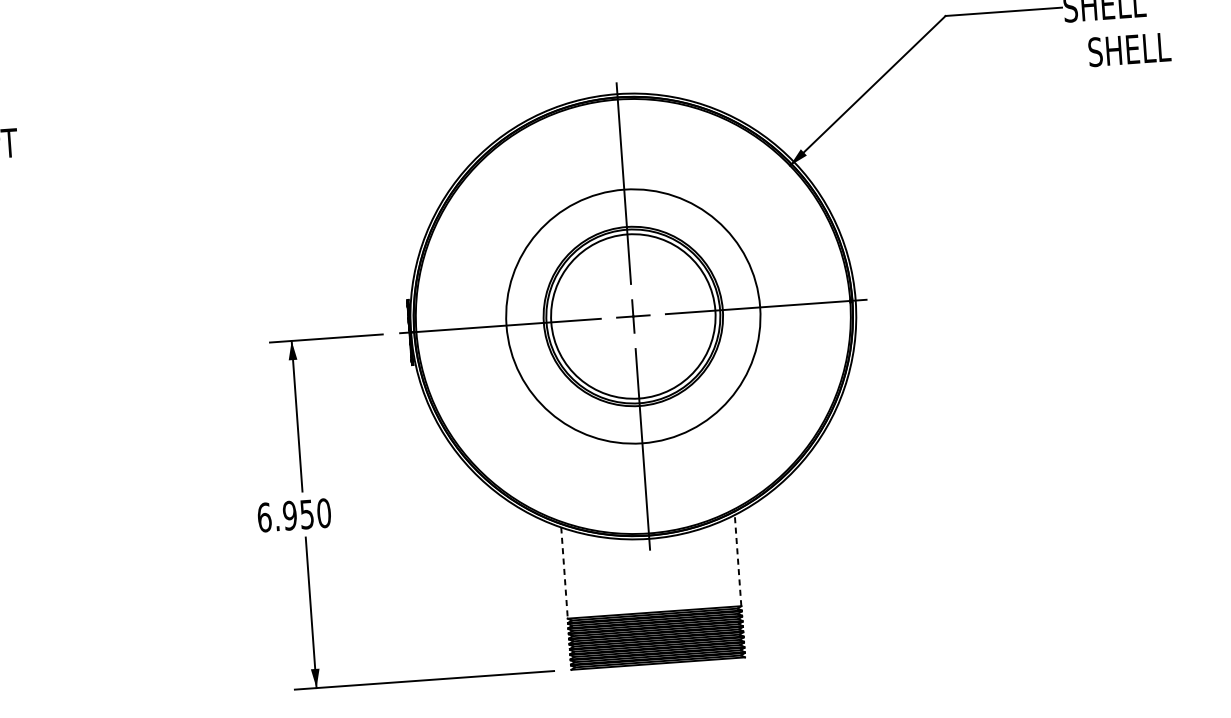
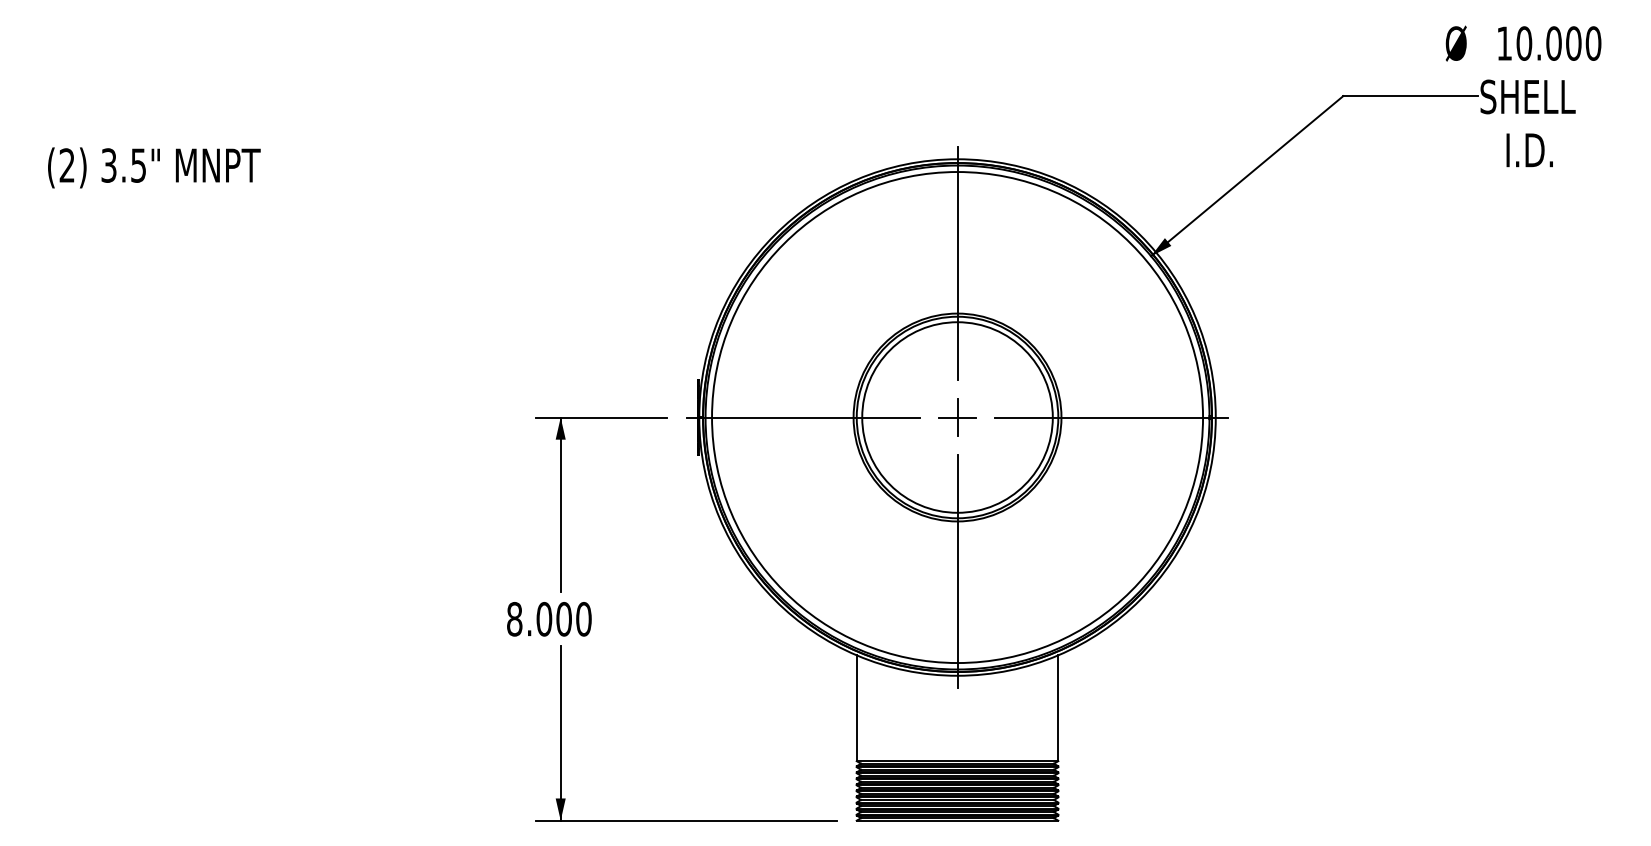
text: (1129, 49) -> (1552, 150), SHELL -> I.D.
circle: (633, 316) -> (957, 417), size x1.67
text: (285, 516) -> (539, 619), 6.950 -> 8.000
line: (738, 560) -> (1058, 708), dashed -> solid
line: (564, 573) -> (856, 708), dashed -> solid

